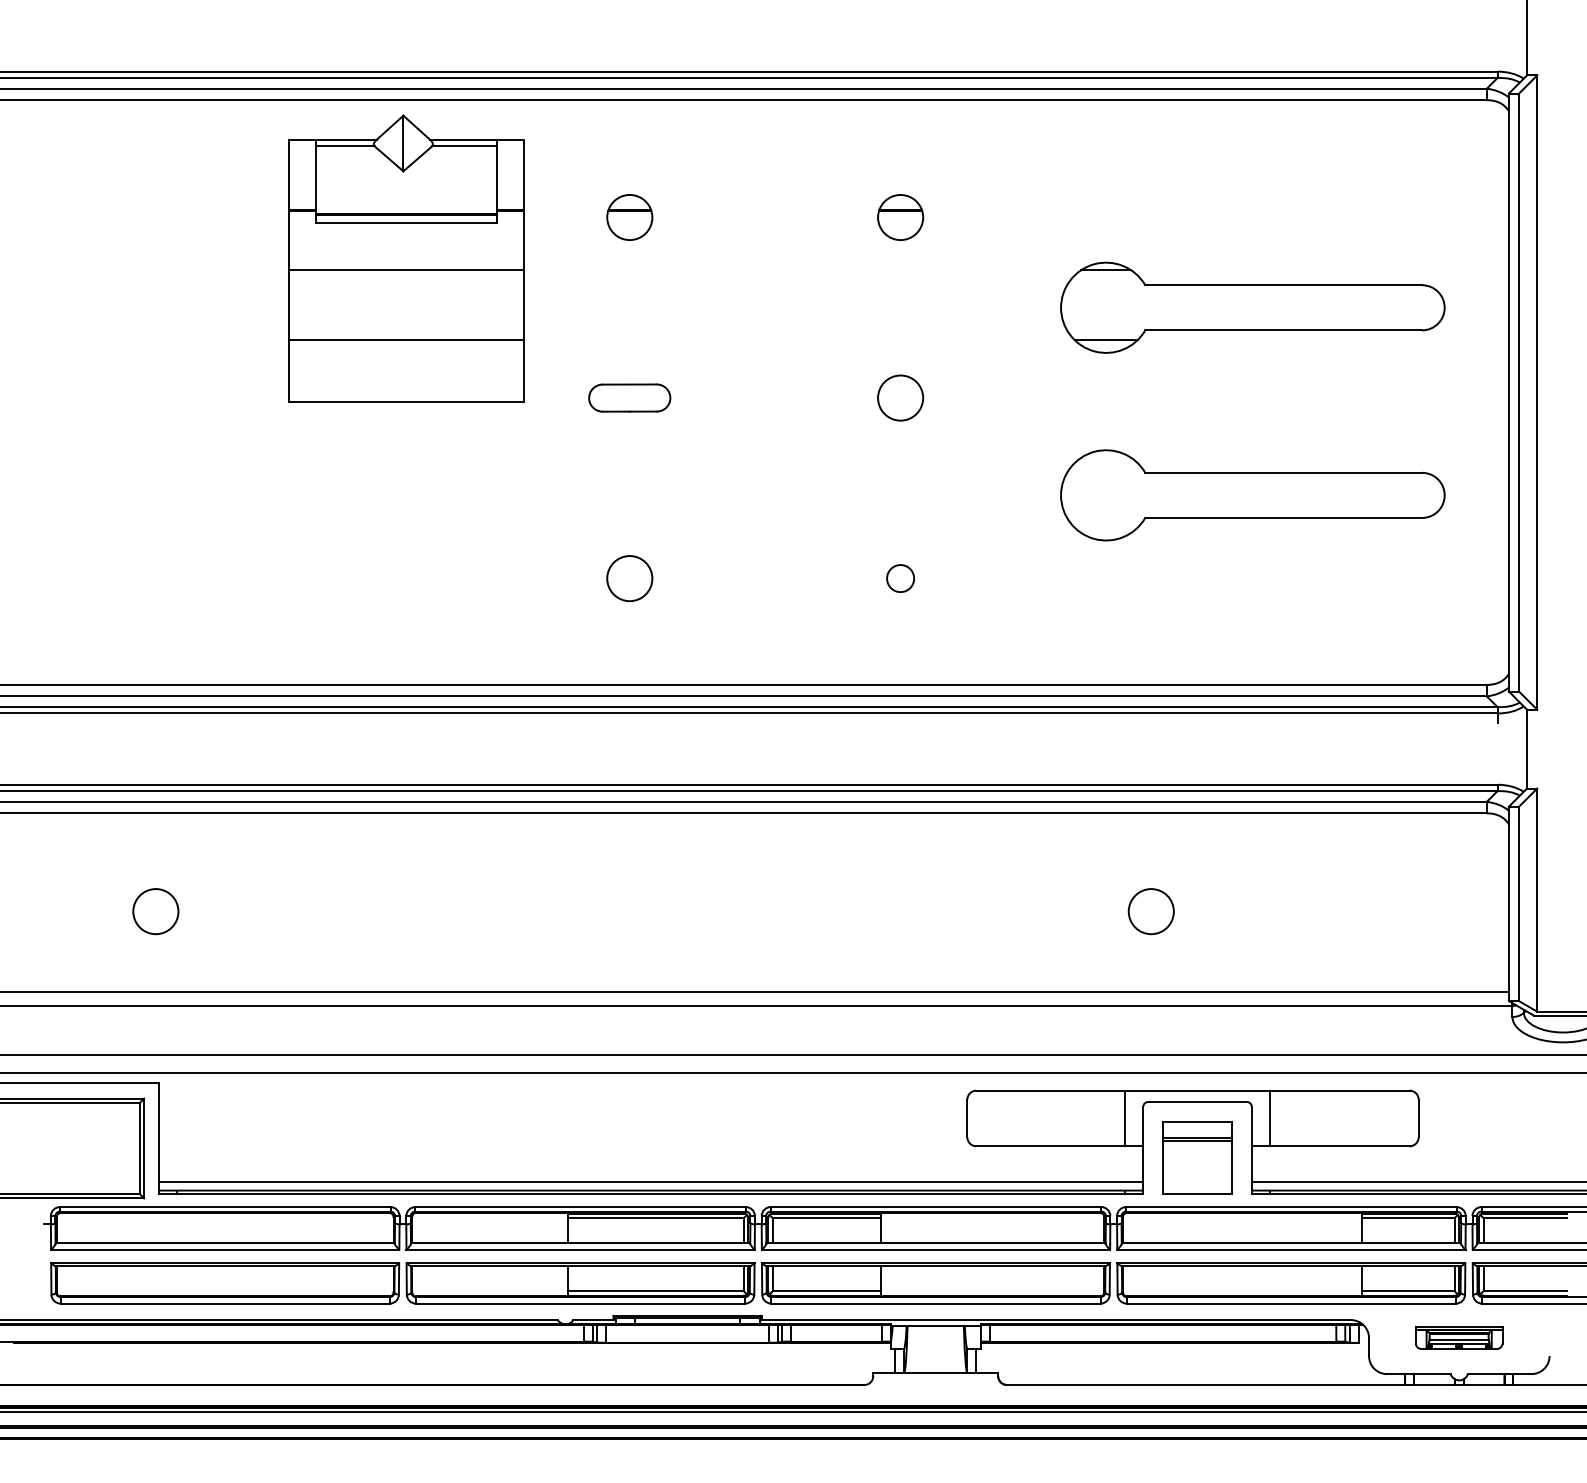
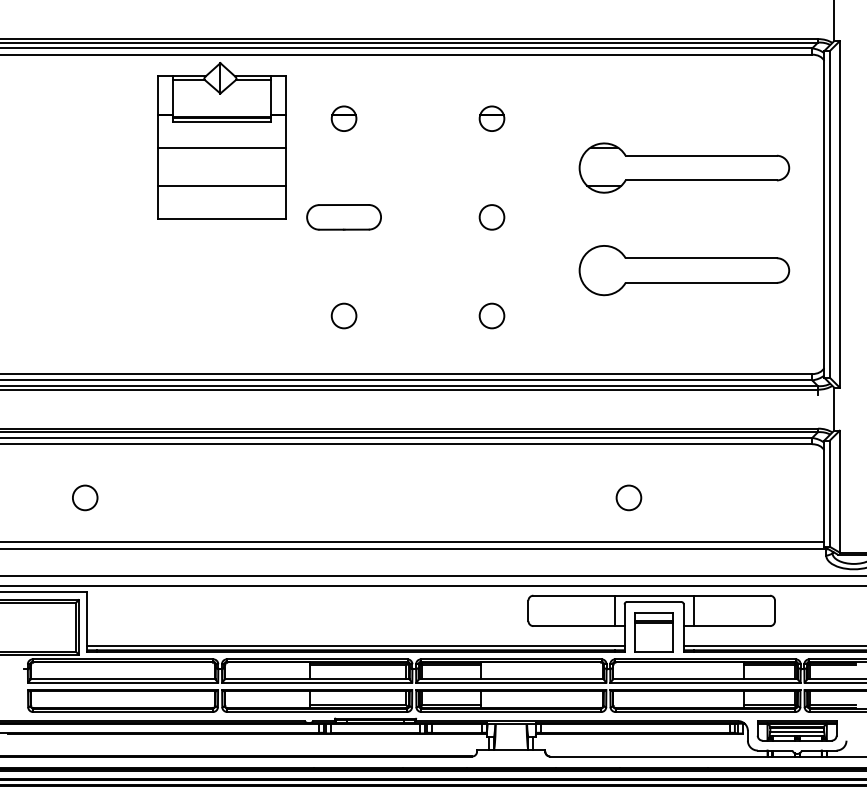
part: (628, 398) -> (343, 217), size x1.67
circle: (899, 577) -> (491, 315), size x1.67
part: (1458, 1337) -> (796, 730), size x1.67

